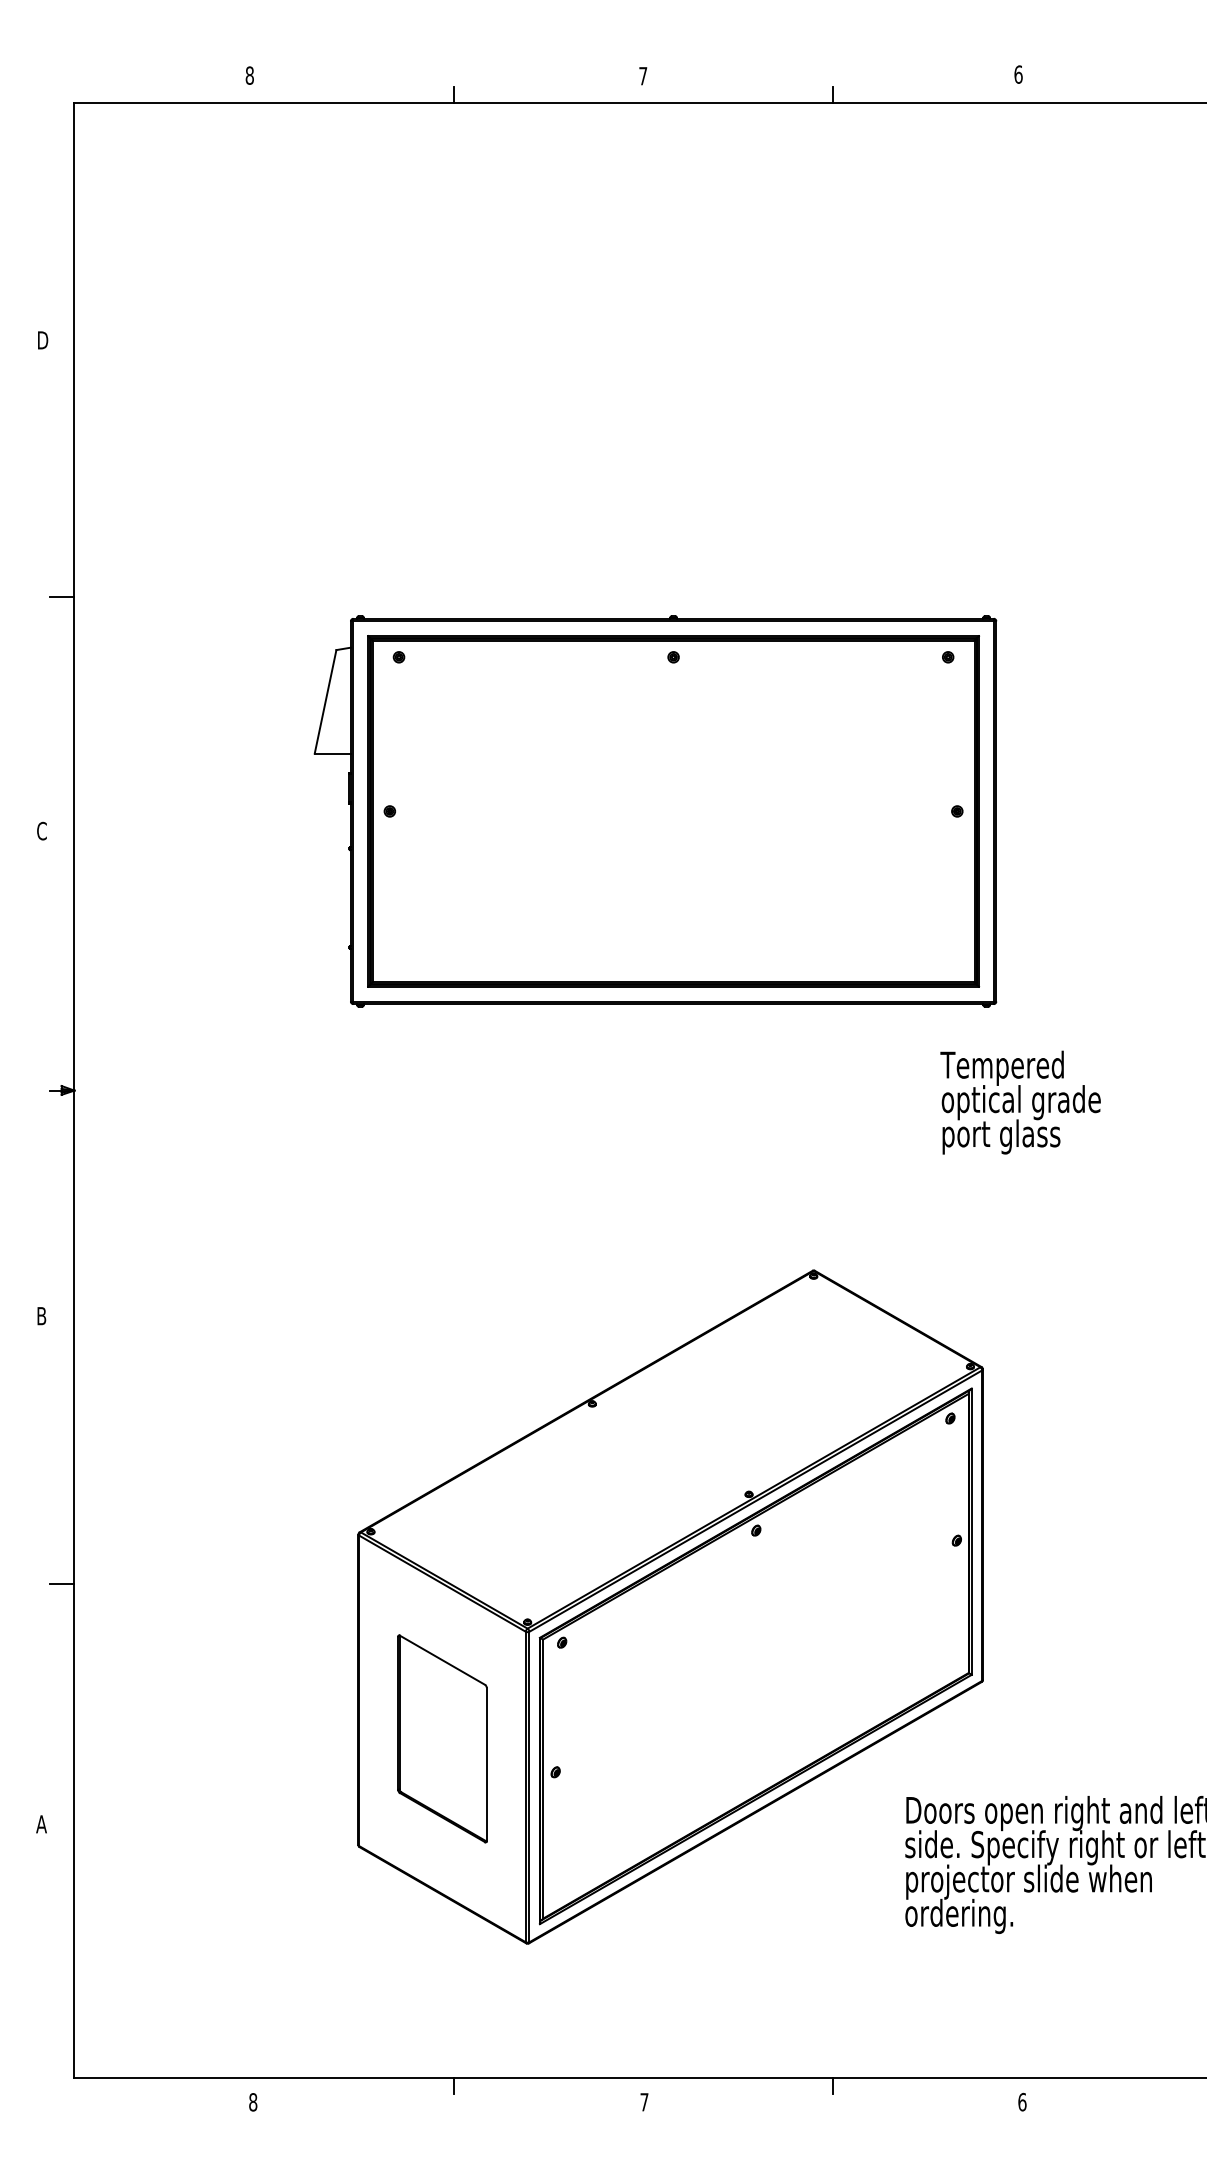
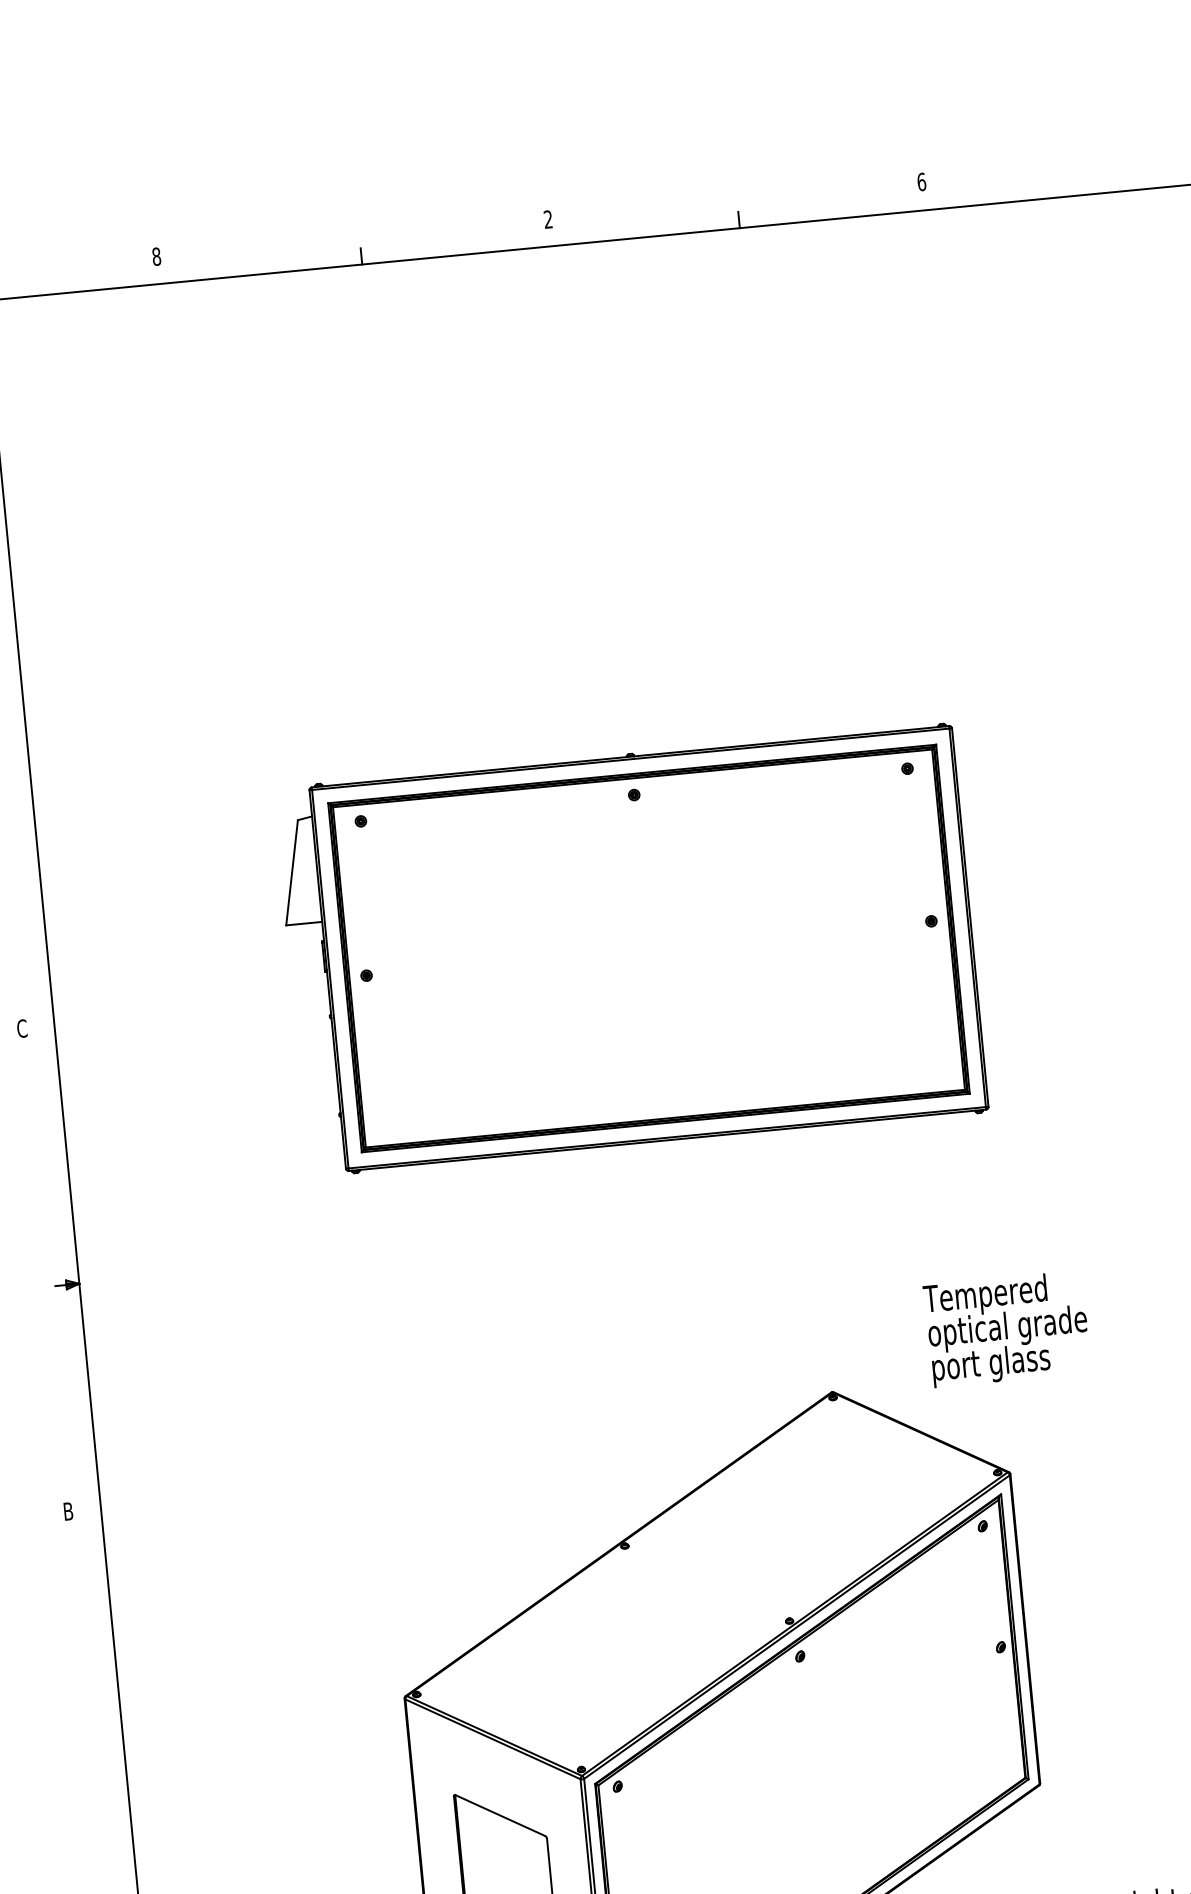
text: (643, 75) -> (548, 218), 7 -> 2
line: (62, 596) -> (20, 793), removed
text: (1020, 1102) -> (1007, 1329), moved
line: (62, 1584) -> (114, 1776), removed

